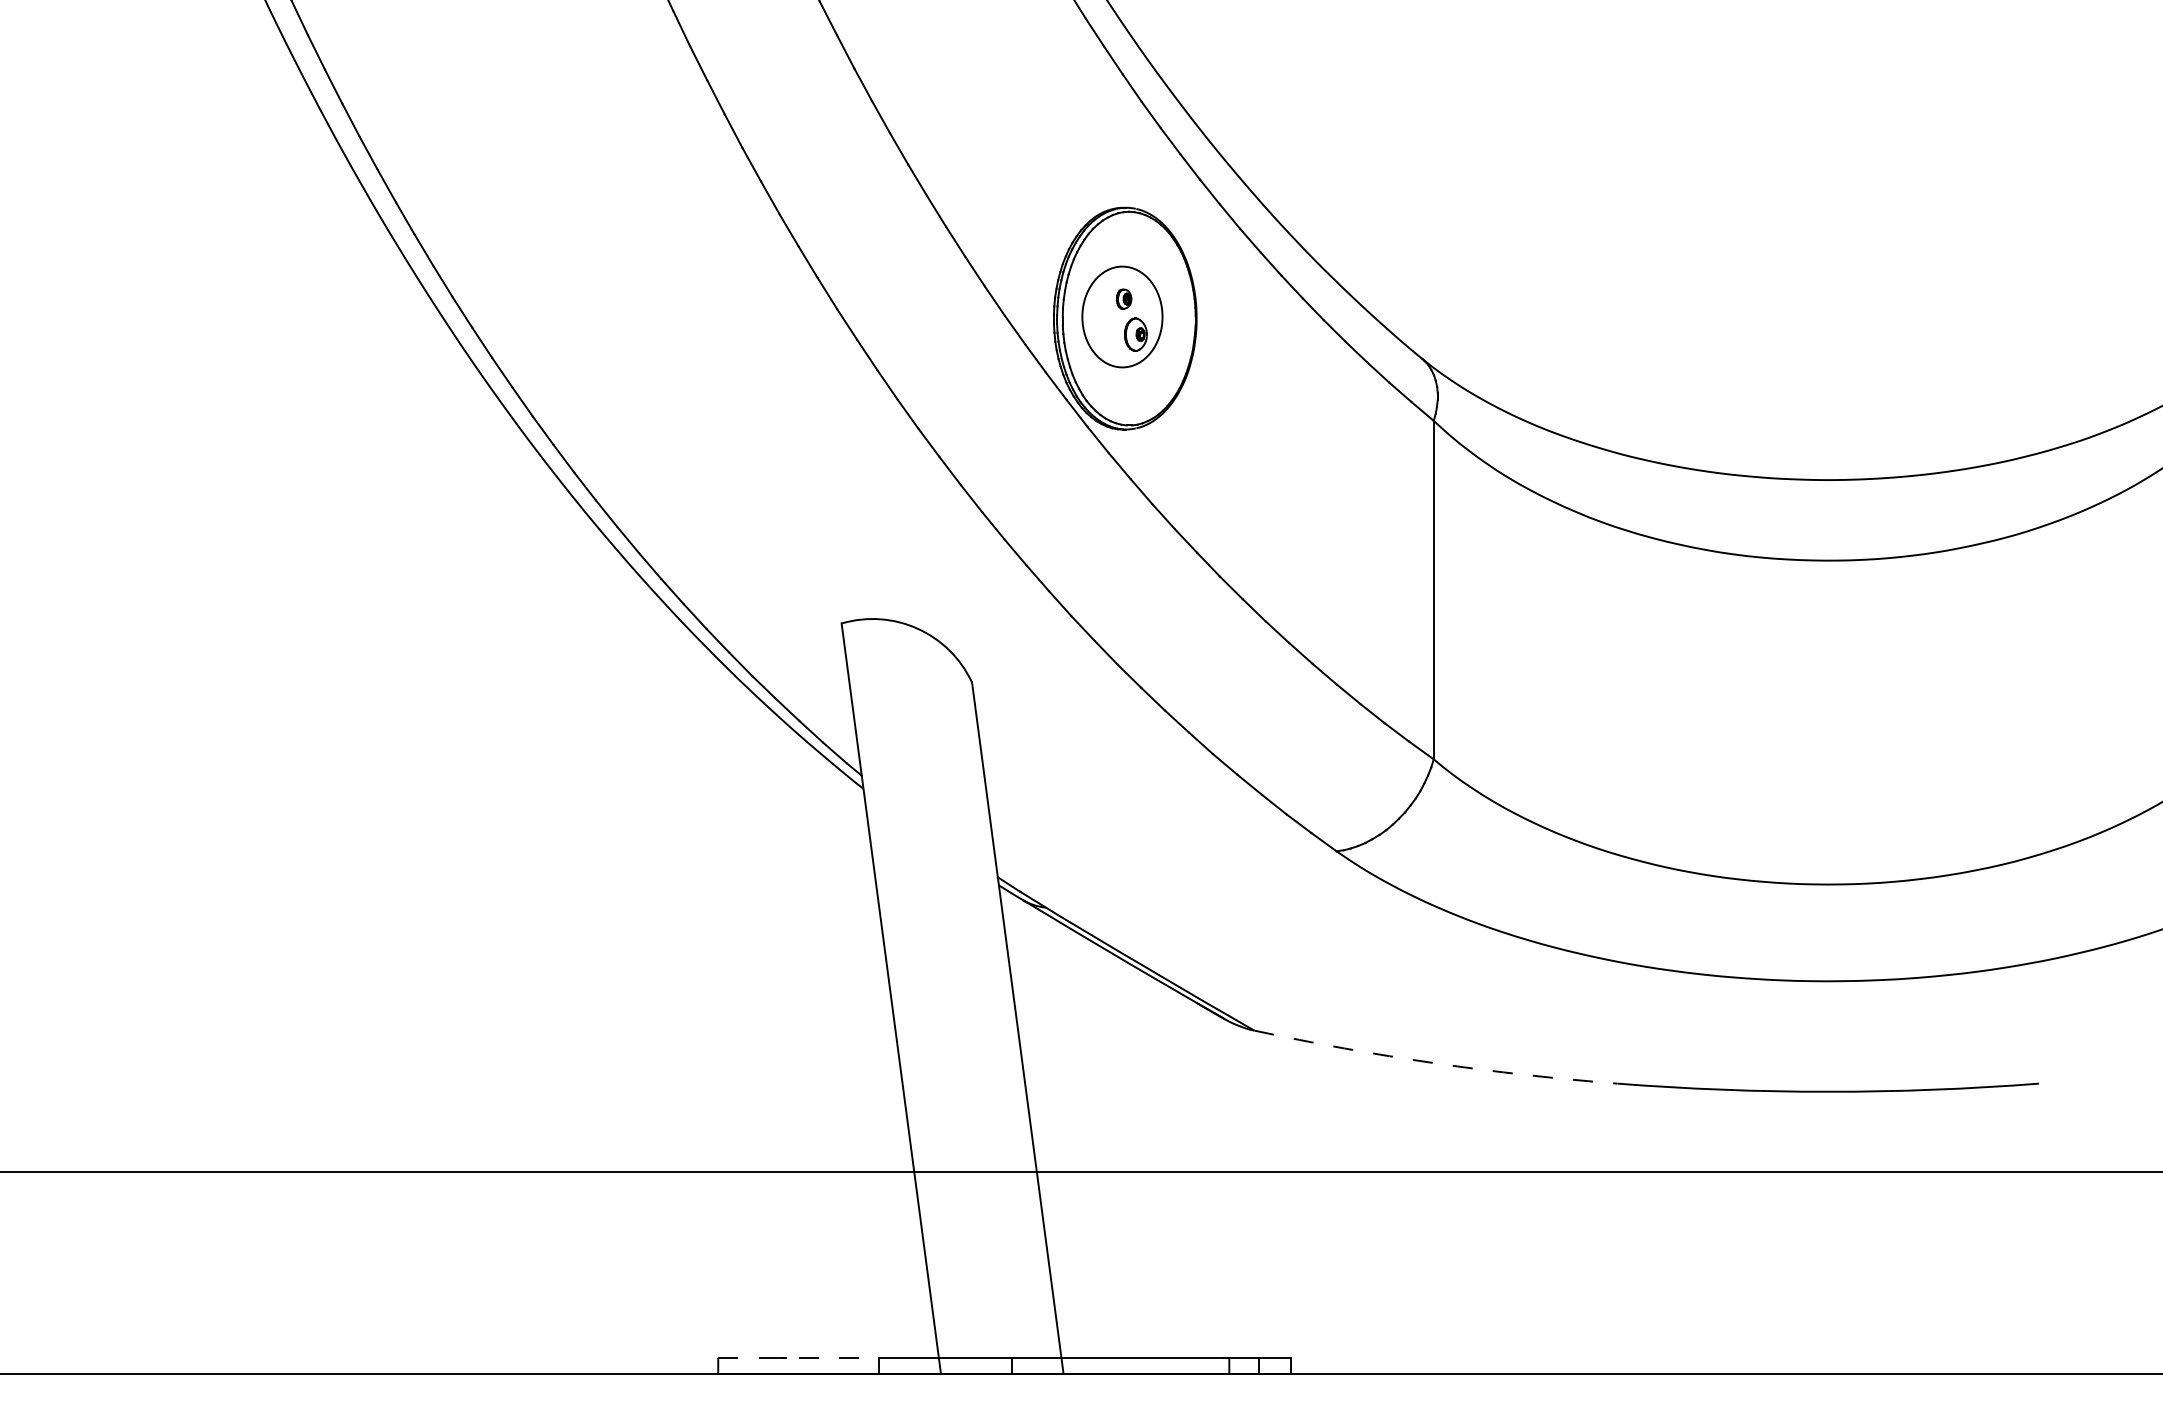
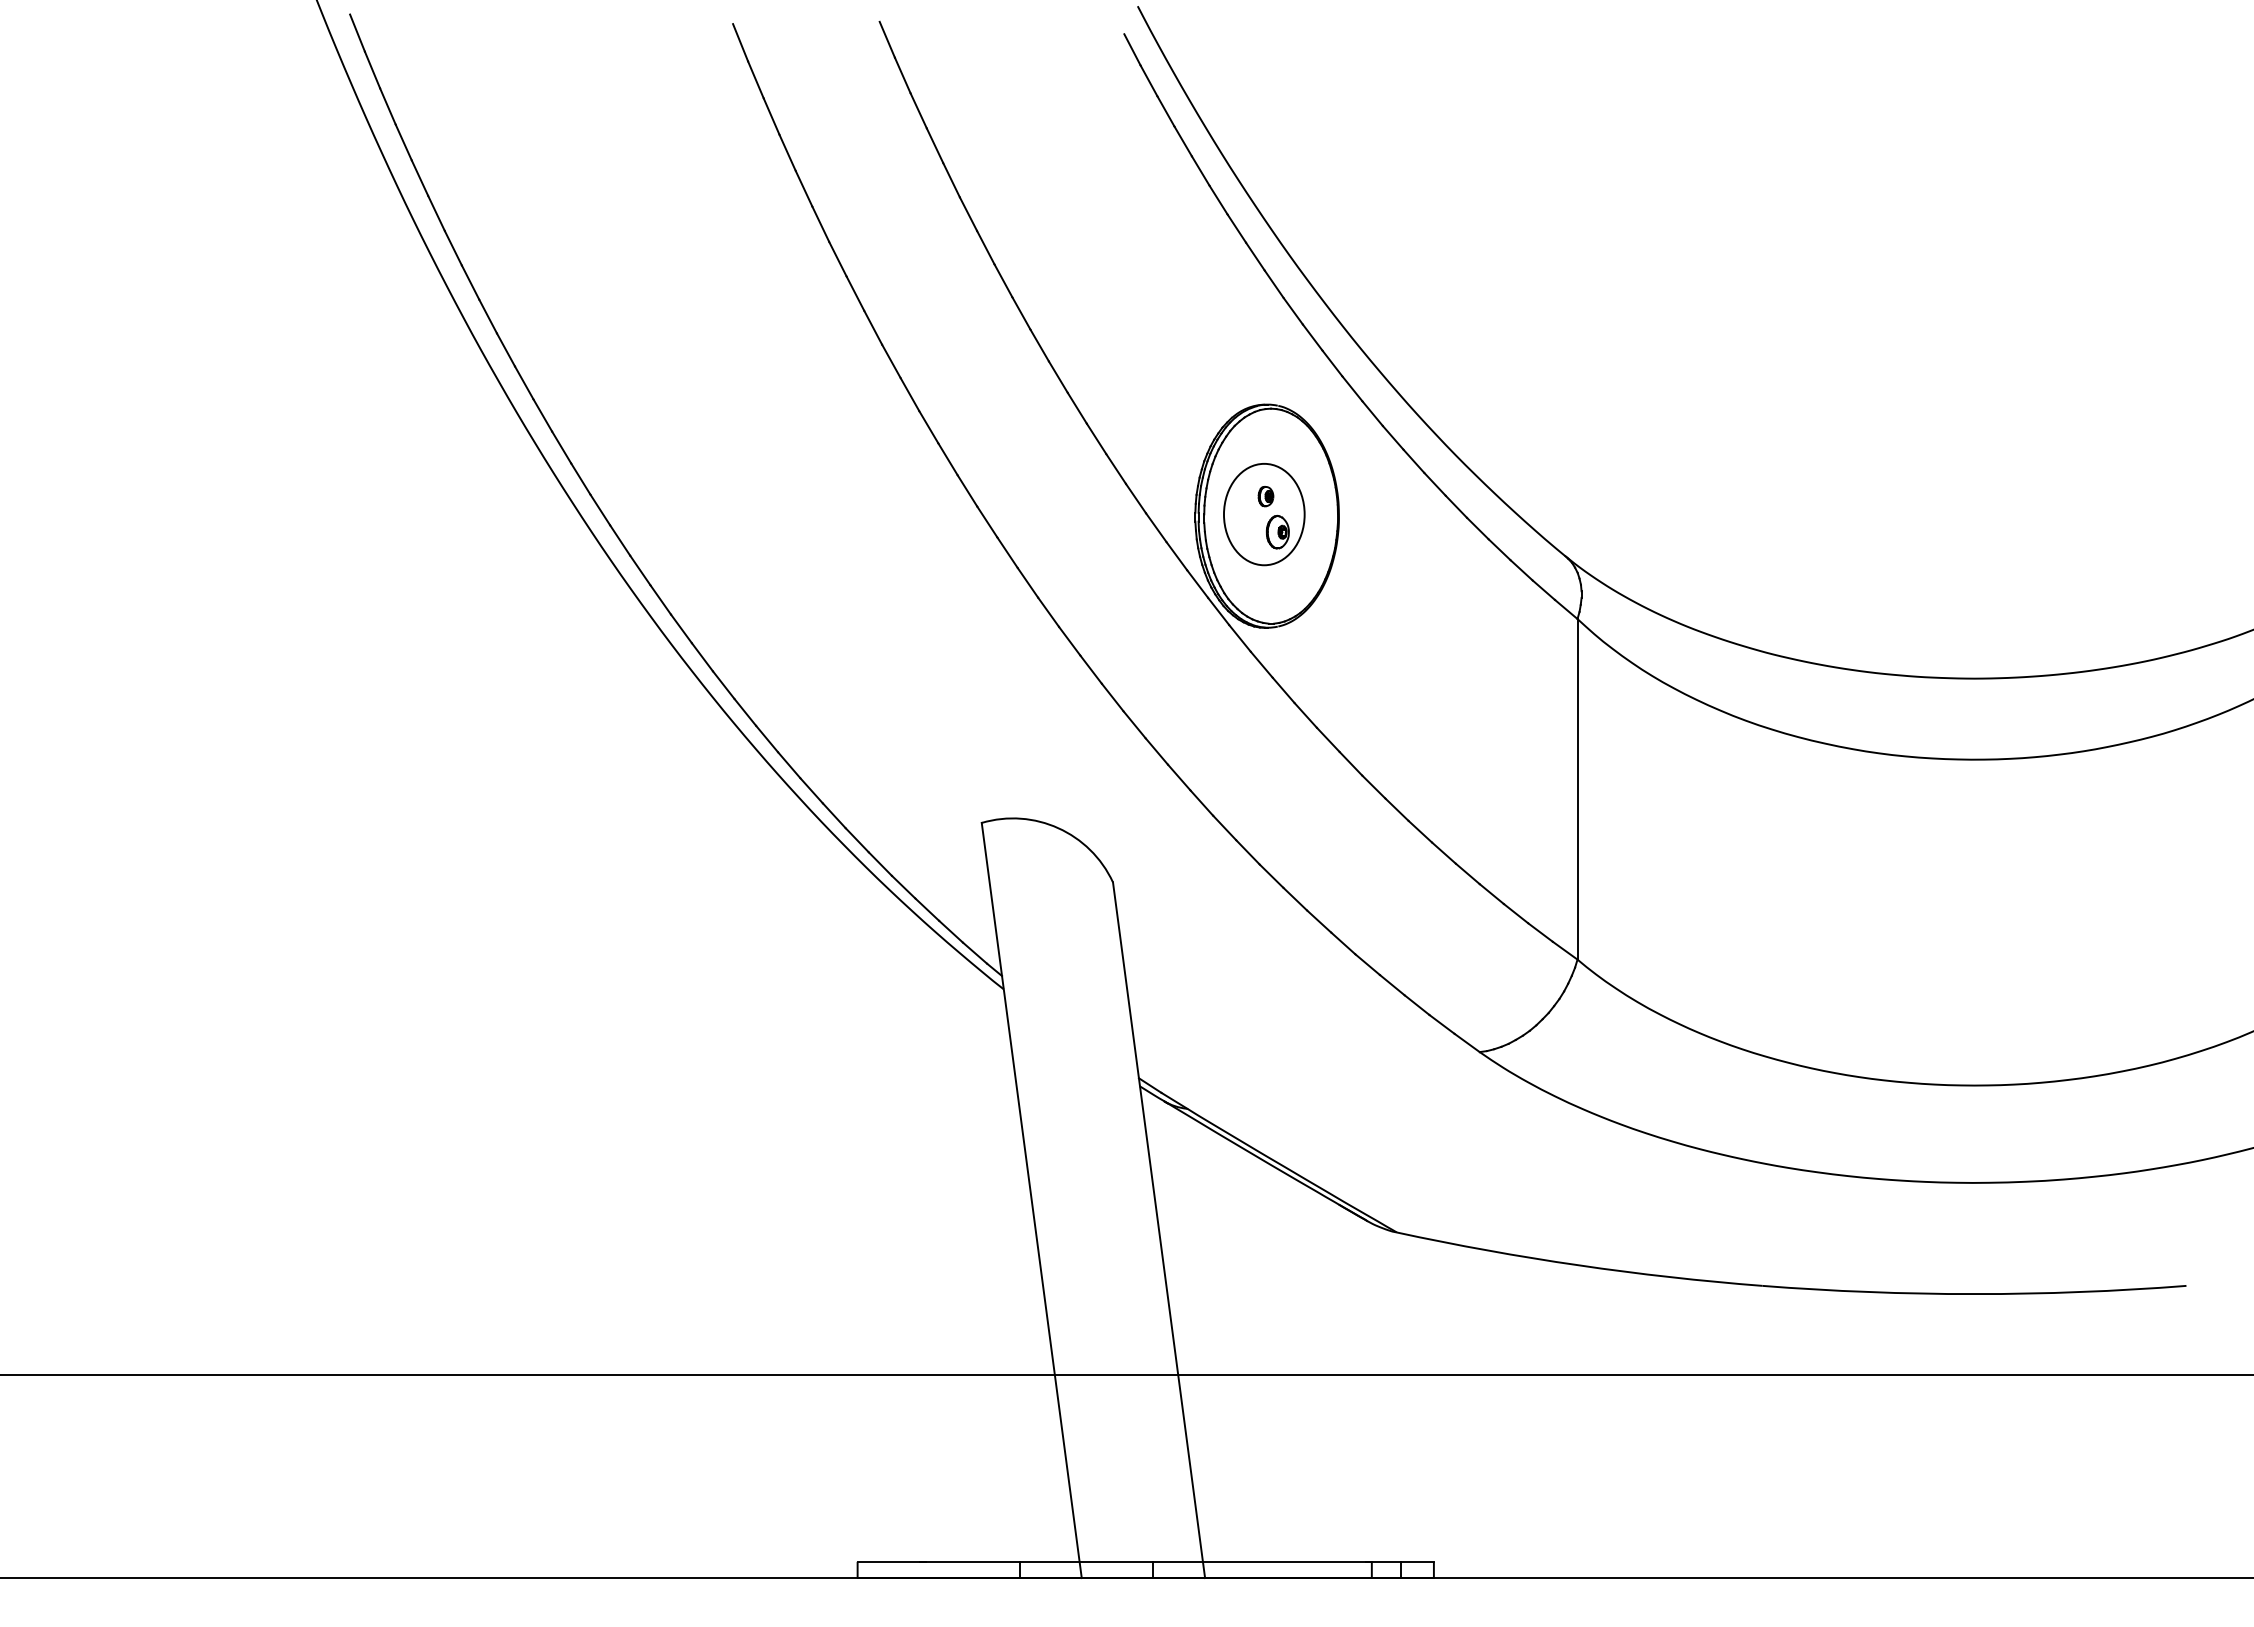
arc: (1434, 1063) -> (1578, 1265), dashed -> solid
line: (799, 1357) -> (939, 1561), dashed -> solid

